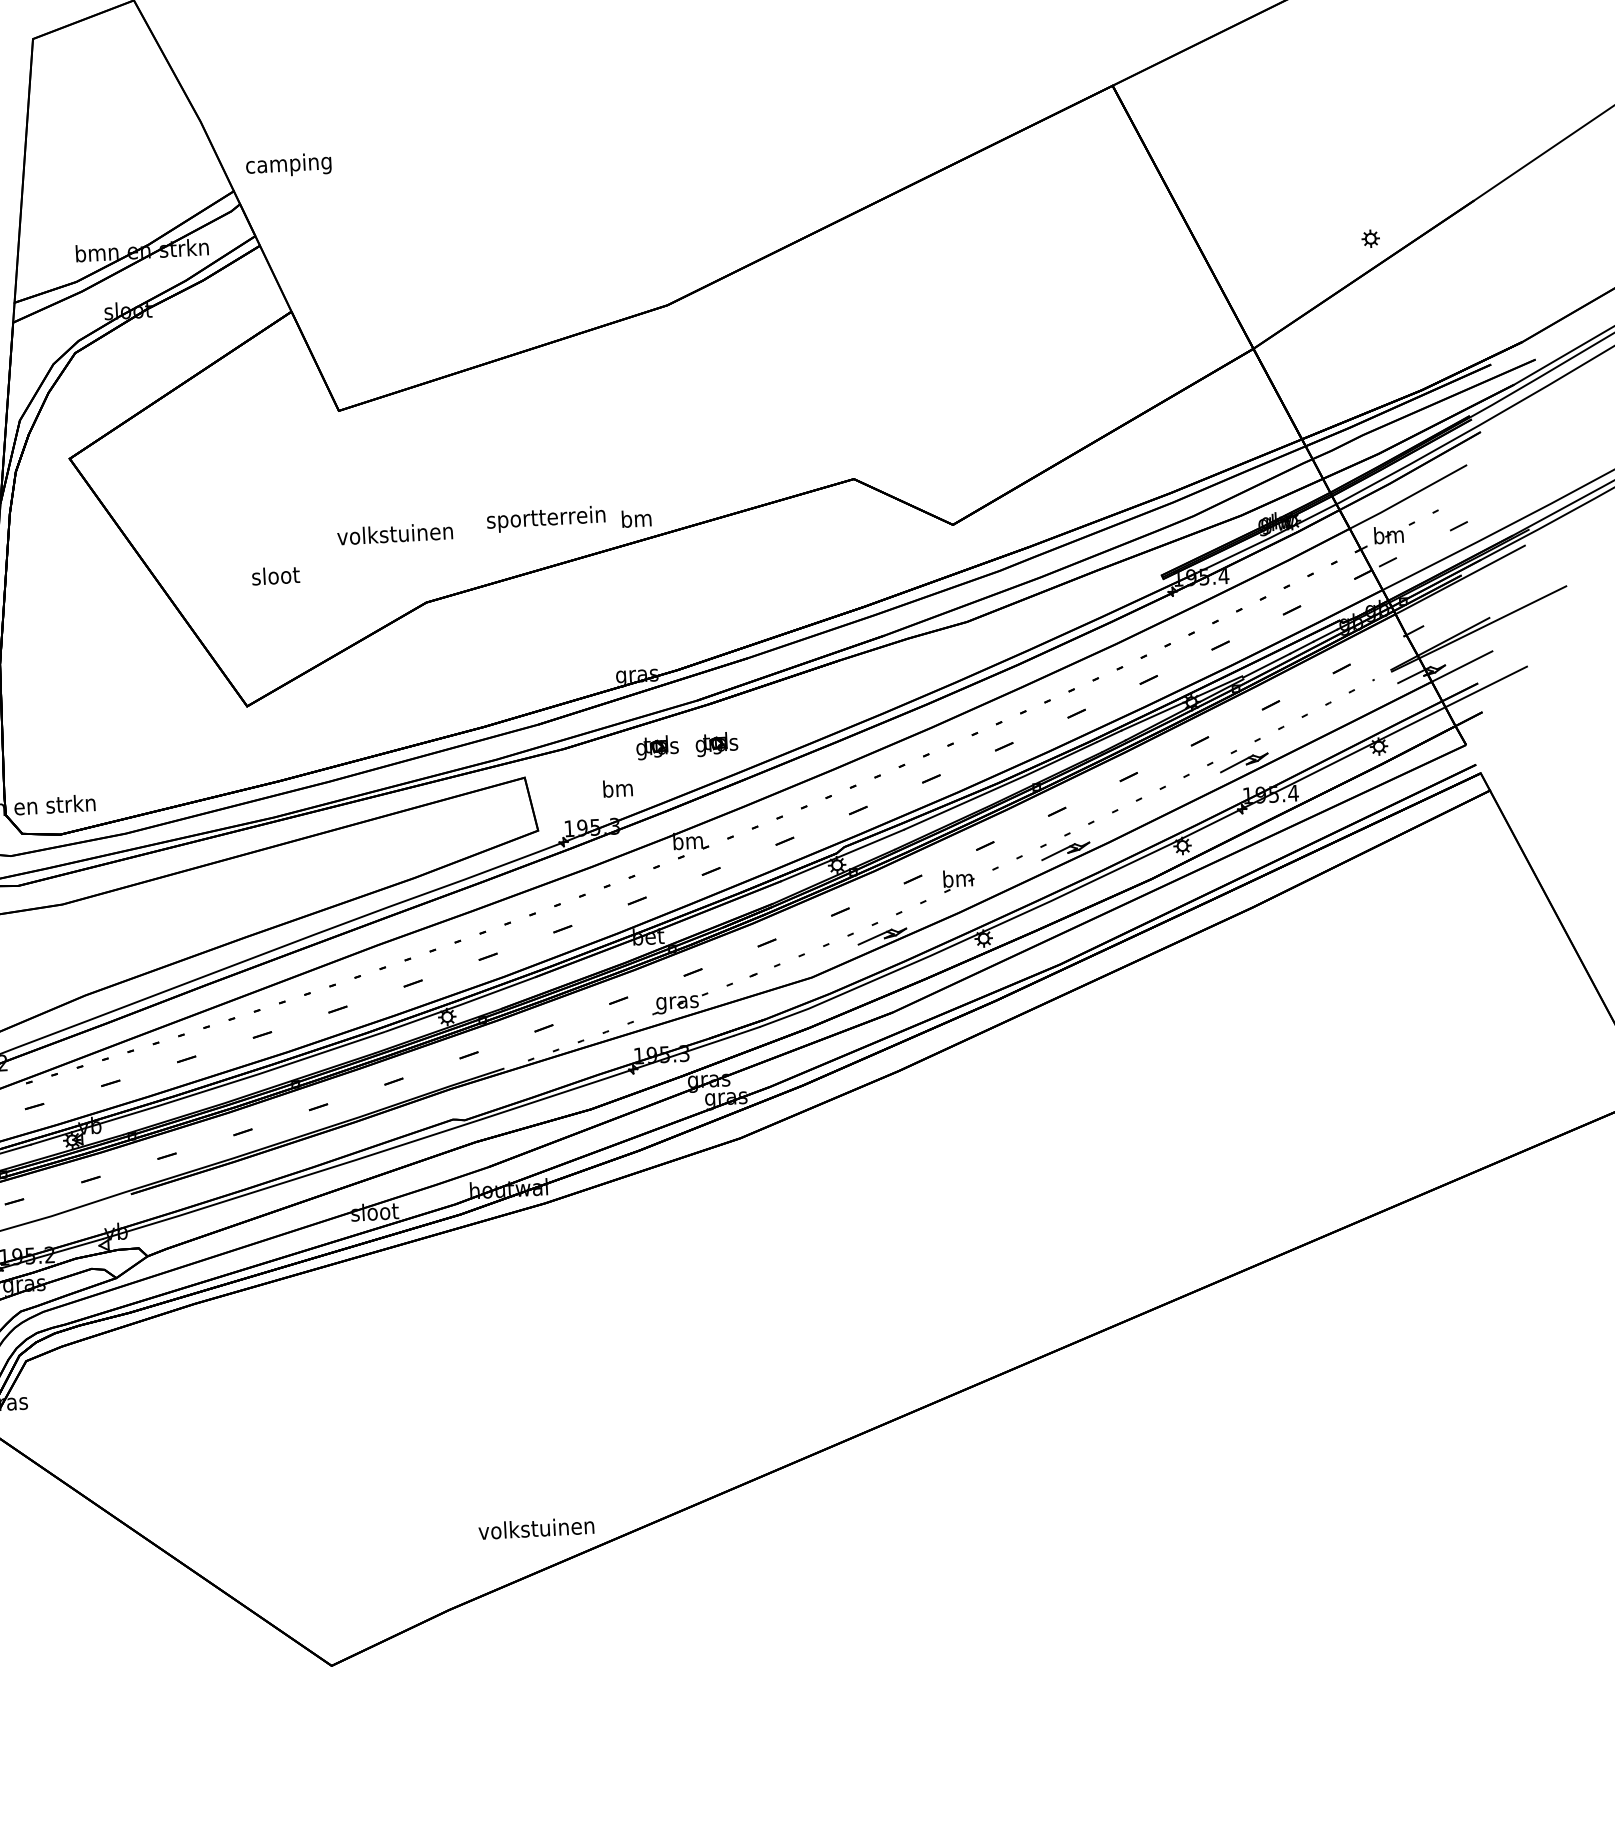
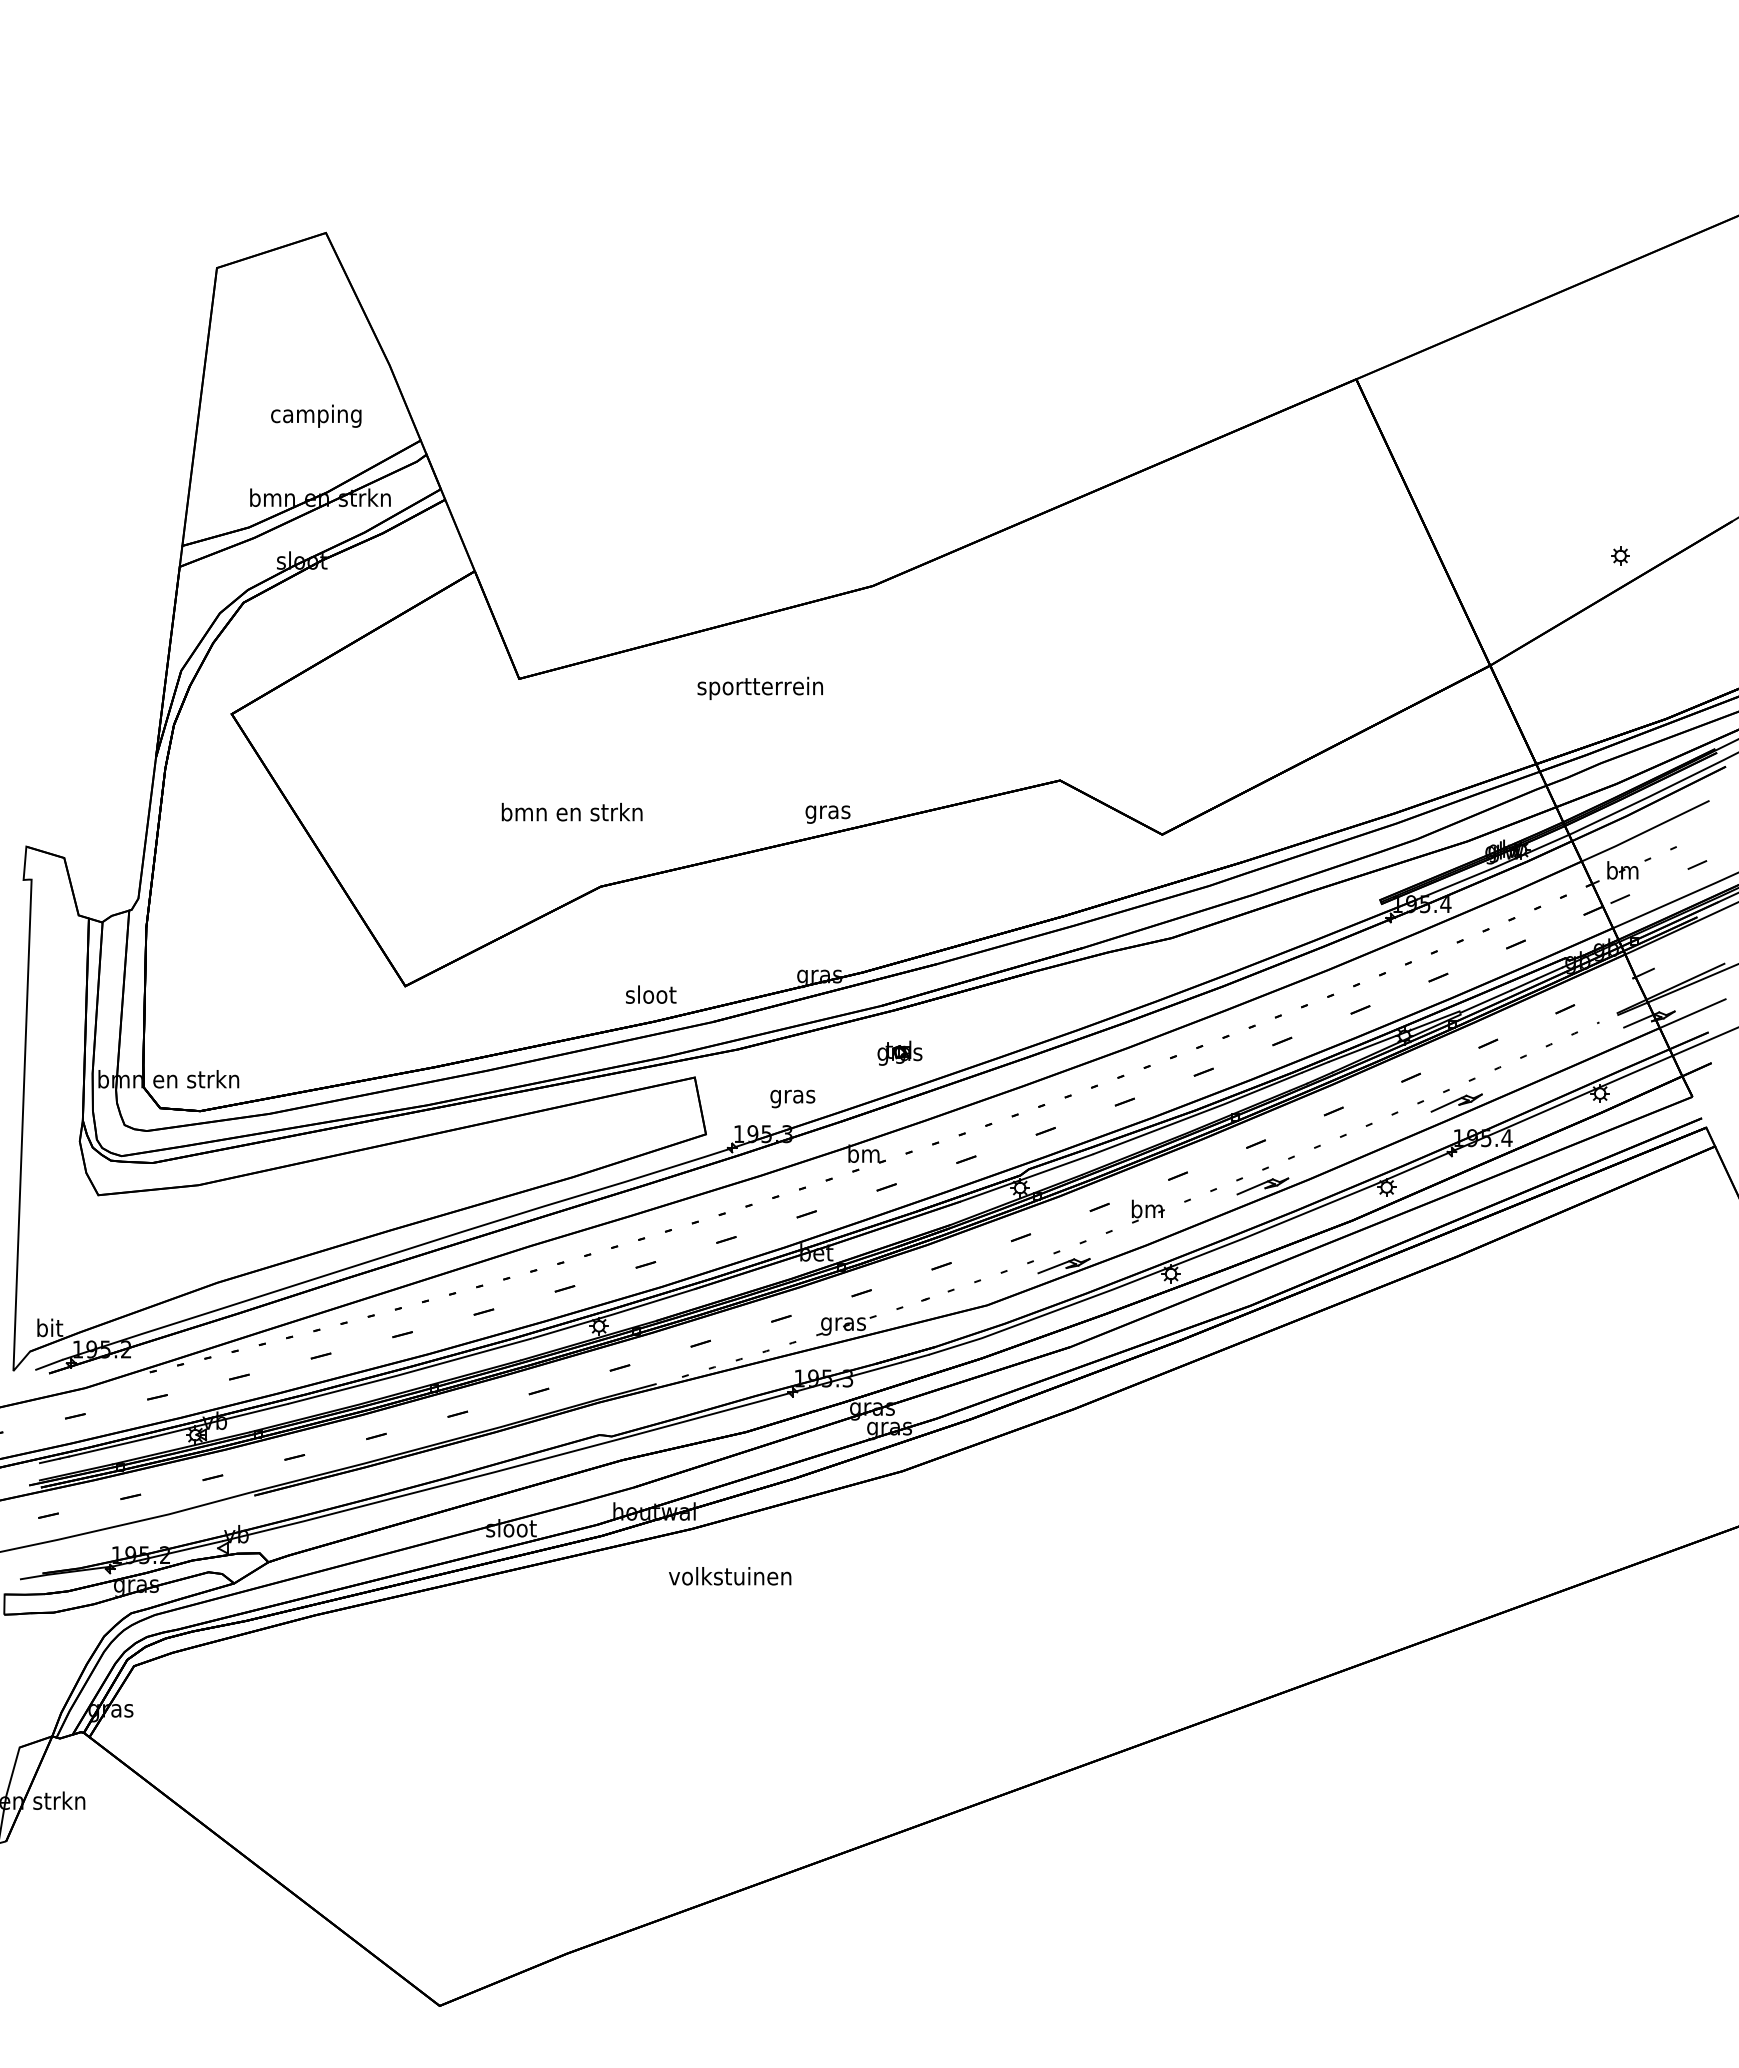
text: (288, 164) -> (316, 415), moved
text: (545, 519) -> (759, 688), moved
text: (636, 520) -> (827, 811), bm -> gras
text: (394, 533) -> (571, 811), volkstuinen -> bmn en strkn
text: (276, 575) -> (651, 994), moved
part: (657, 746) -> (836, 1052), removed
text: (617, 790) -> (792, 1096), bm -> gras
text: (536, 1528) -> (730, 1576), moved

